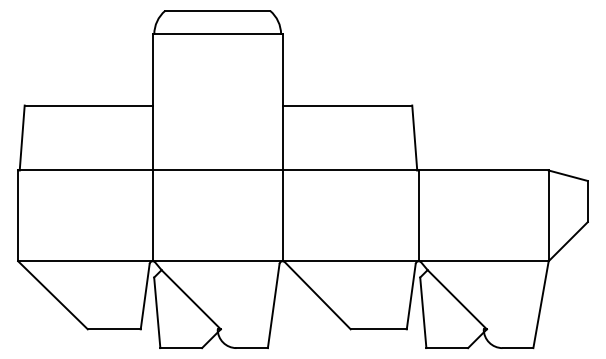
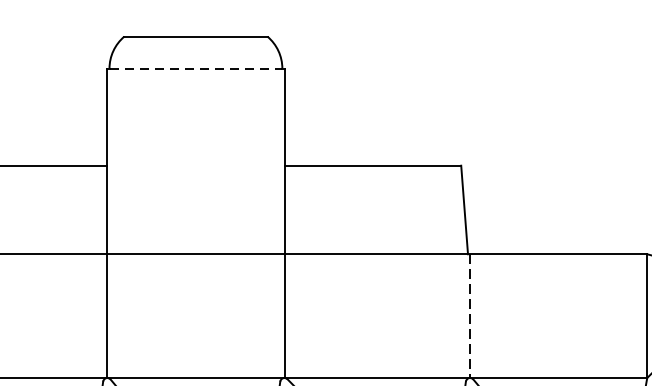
line: (218, 34) -> (197, 68), solid -> dashed
line: (418, 216) -> (469, 316), solid -> dashed

